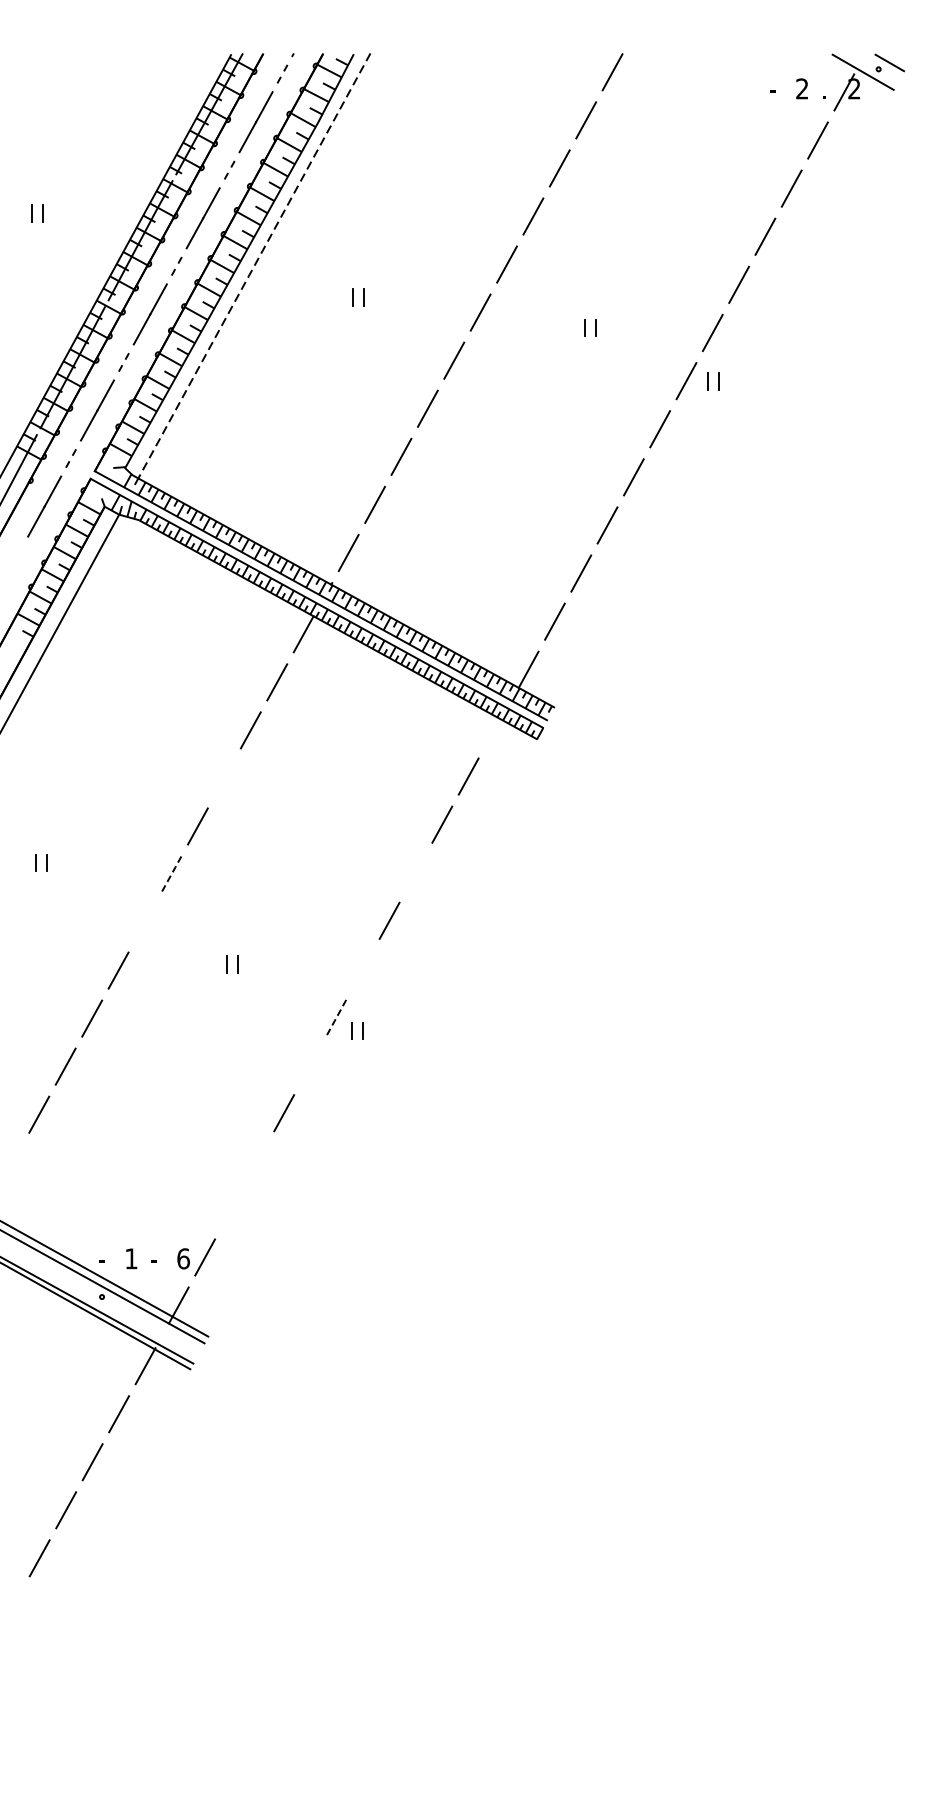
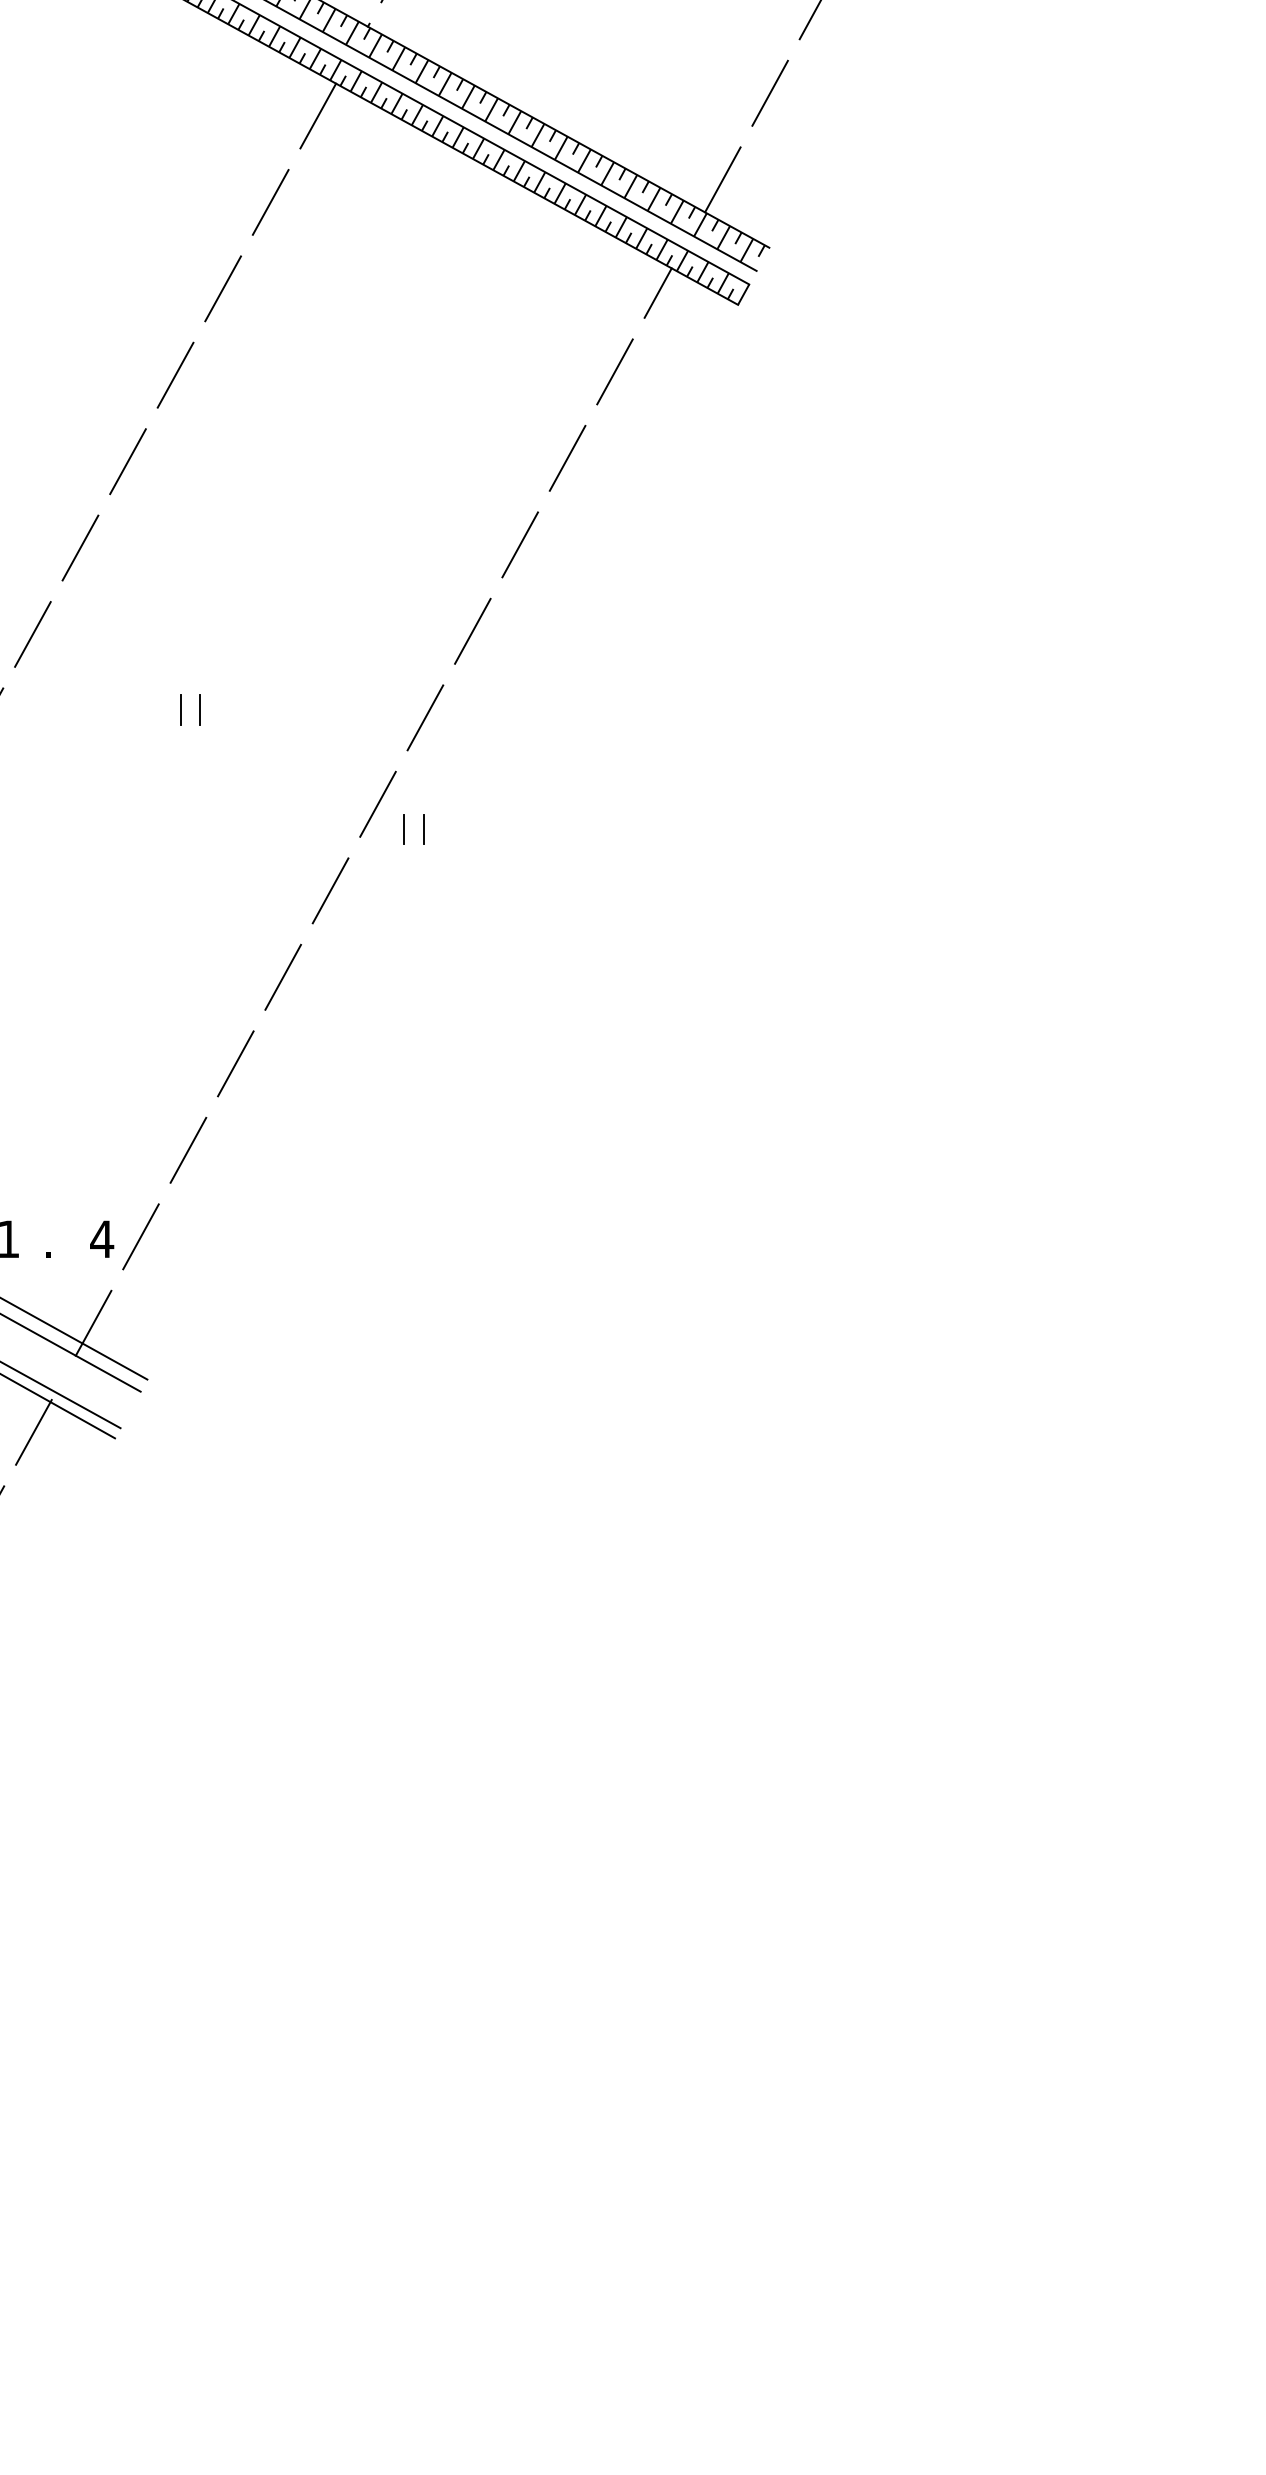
line: (492, 732) -> (657, 292), added
line: (224, 778) -> (175, 375), added
line: (415, 872) -> (519, 544), added
line: (171, 874) -> (80, 548), dashed -> solid
line: (144, 922) -> (31, 634), added
line: (363, 968) -> (425, 717), added
line: (336, 1017) -> (377, 805), dashed -> solid
line: (310, 1065) -> (330, 891), added
line: (257, 1161) -> (235, 1064), added
line: (231, 1209) -> (188, 1150), added
text: (183, 1258) -> (102, 1238), 6 -> 4
text: (153, 1264) -> (48, 1249), - -> .

